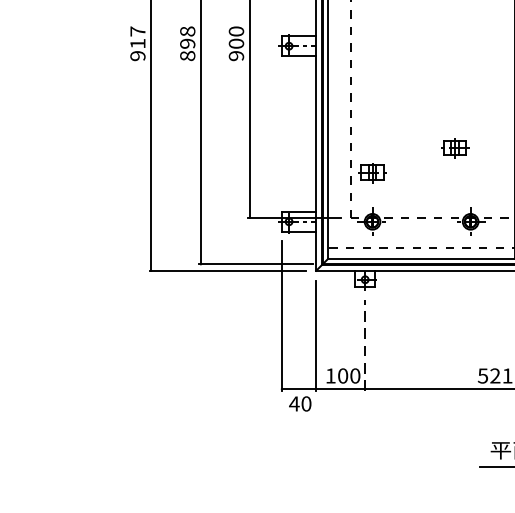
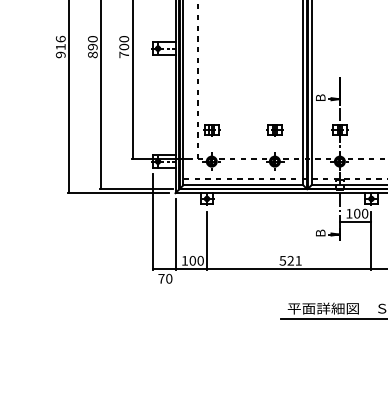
text: (137, 30) -> (60, 38), 917 -> 916
text: (187, 31) -> (92, 39), 898 -> 890
text: (236, 55) -> (124, 54), 900 -> 700
part: (454, 148) -> (274, 130), moved
line: (365, 344) -> (207, 240), dashed -> solid
text: (294, 403) -> (161, 278), 40 -> 70

